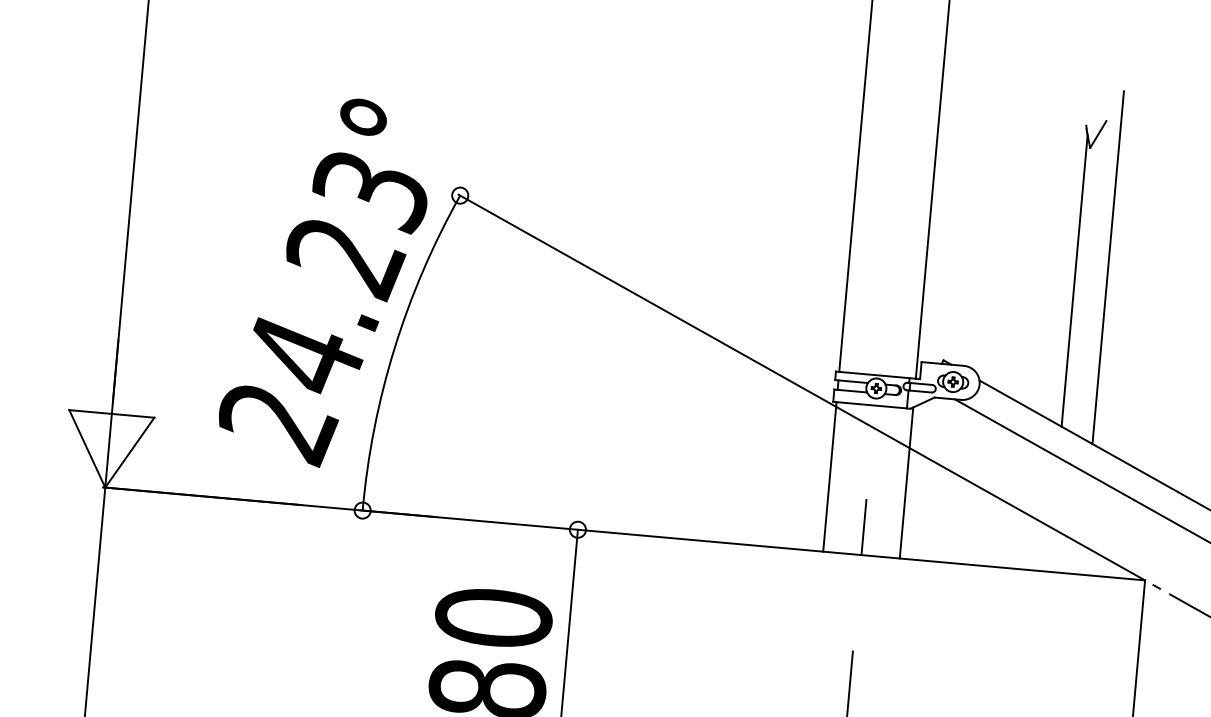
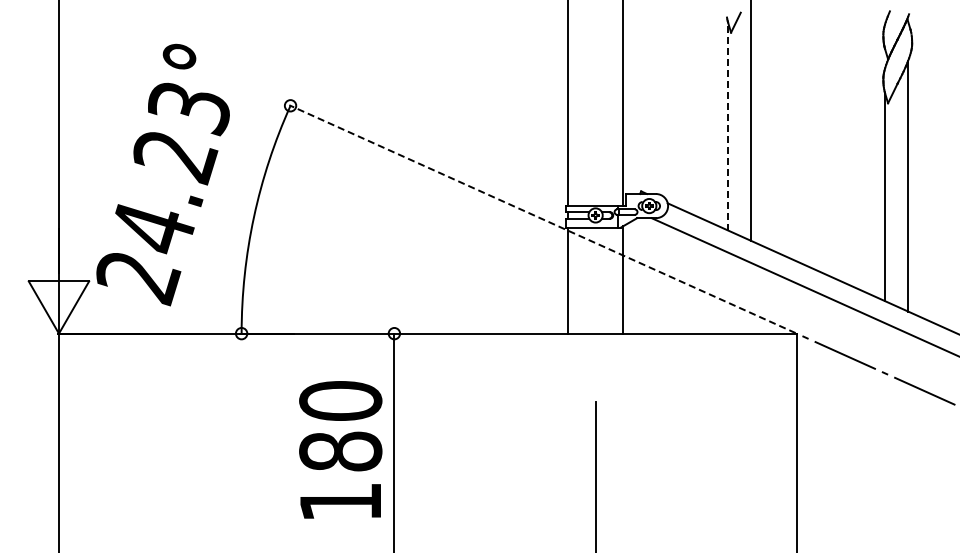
line: (1074, 279) -> (728, 126), solid -> dashed
text: (324, 281) -> (162, 174), moved
line: (800, 387) -> (542, 219), solid -> dashed
line: (863, 526) -> (595, 313), removed

